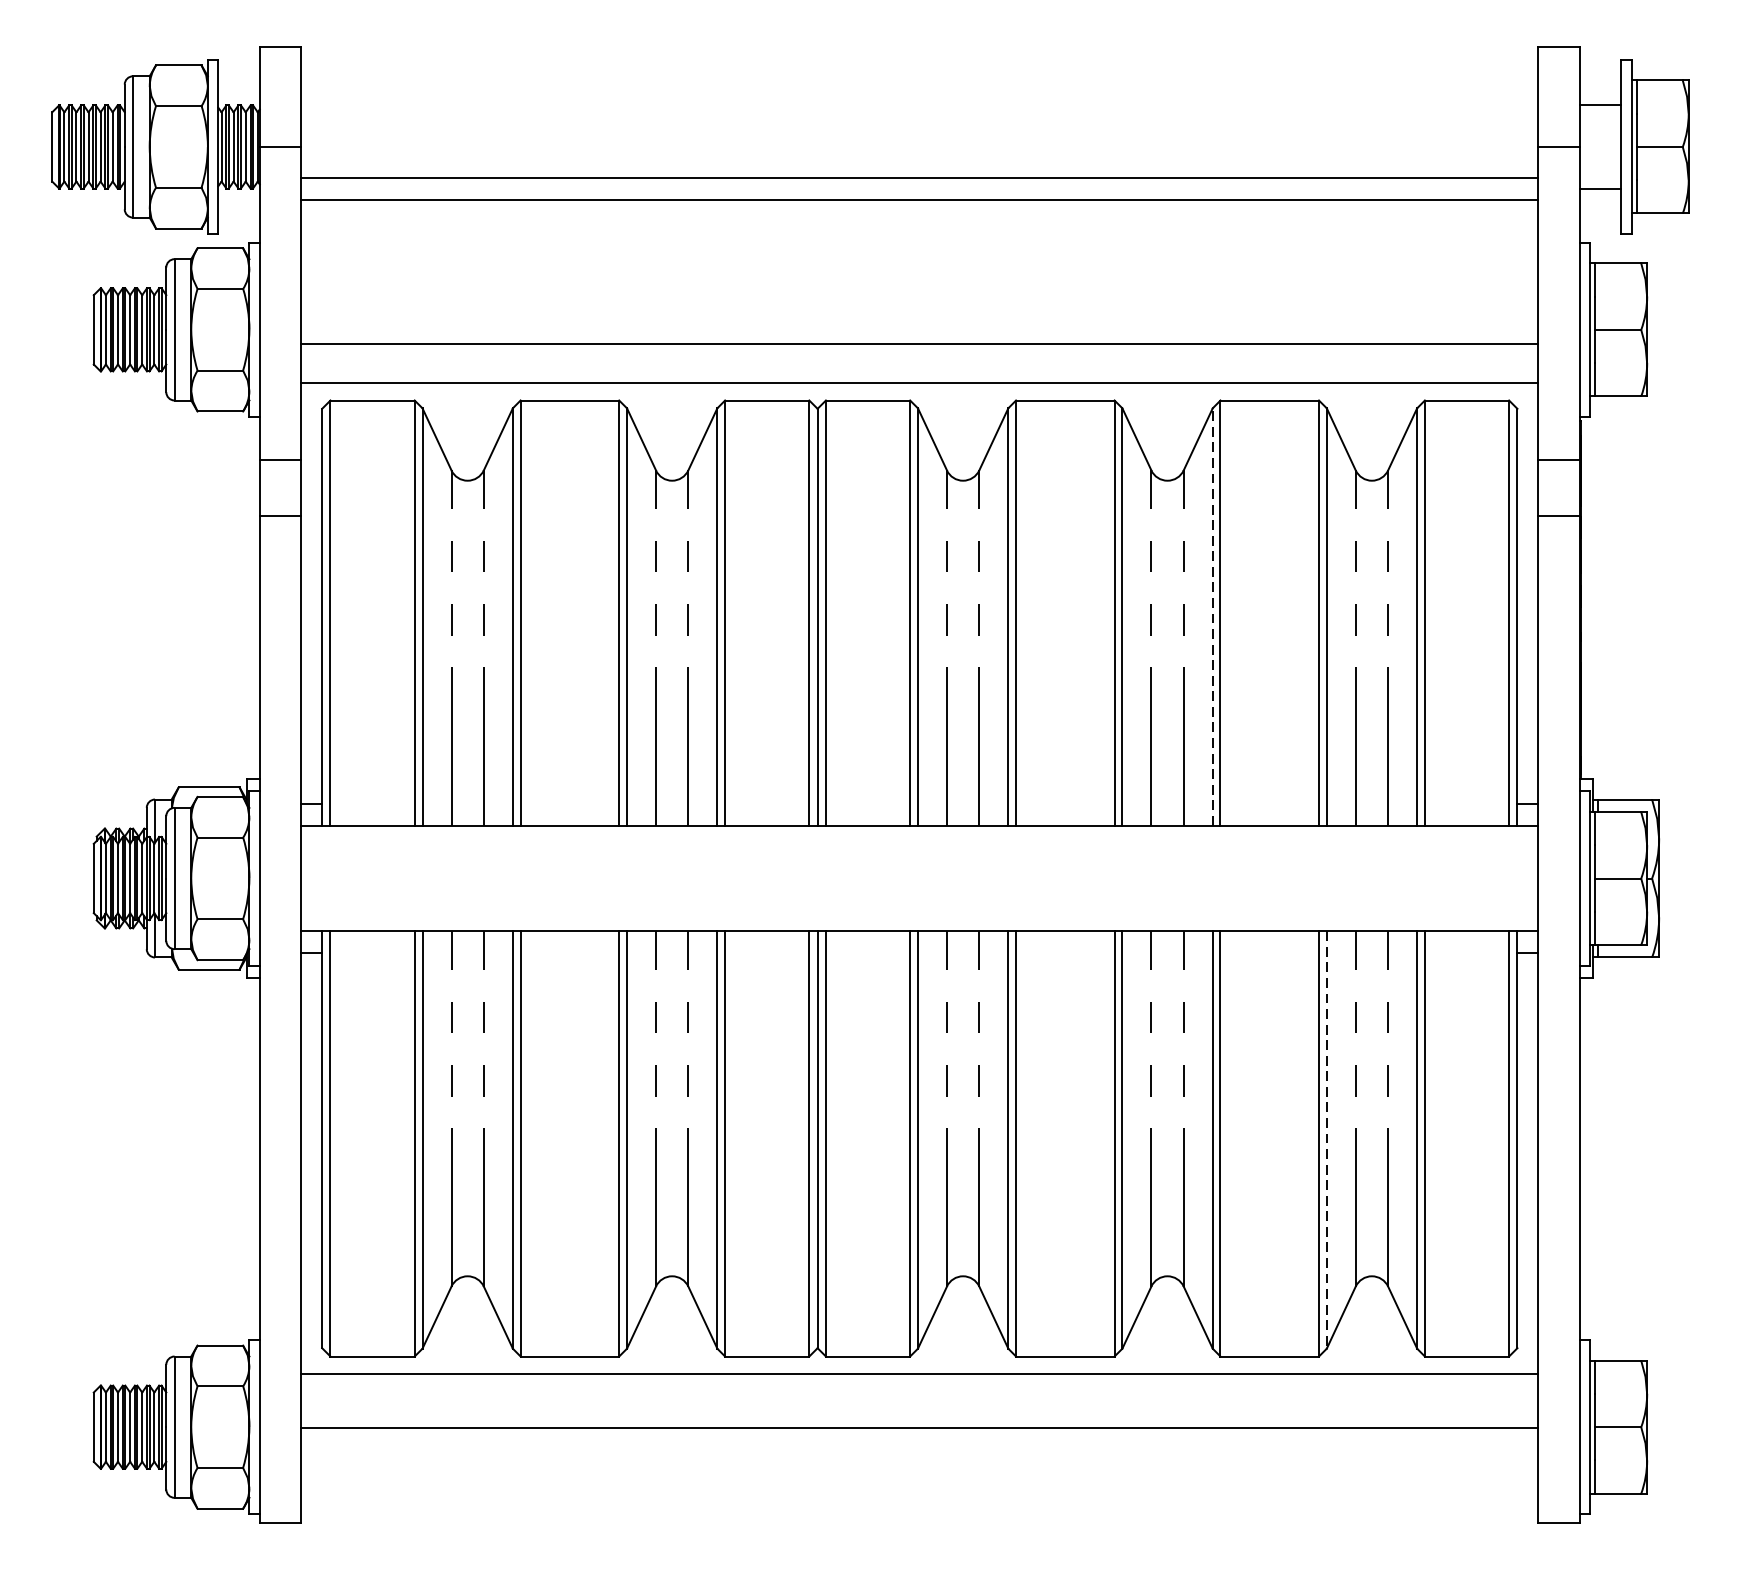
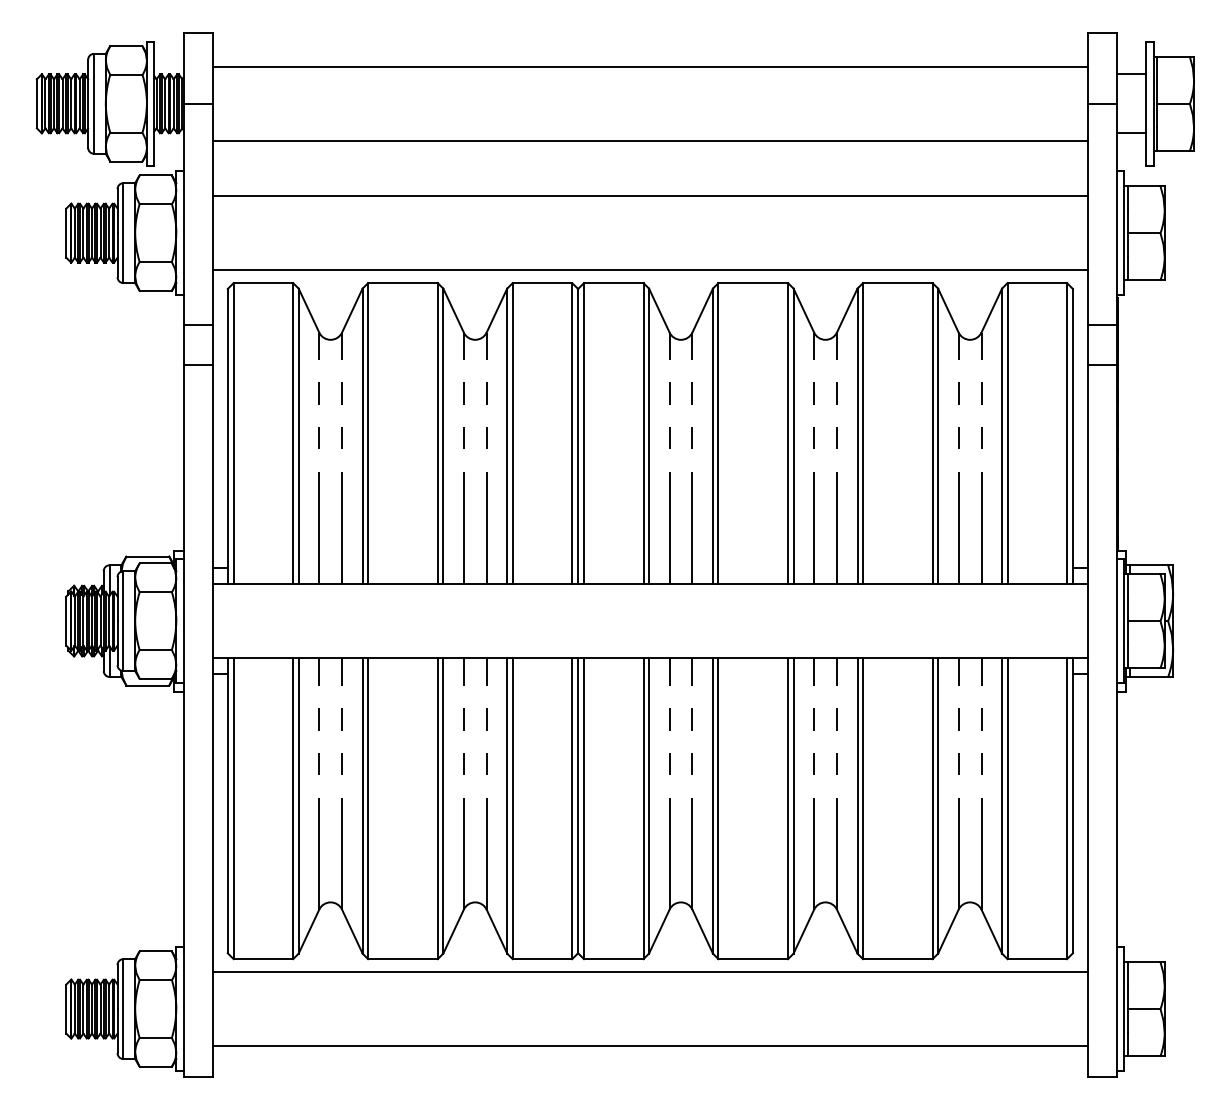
line: (919, 177) -> (650, 66), moved
line: (919, 343) -> (650, 195), moved
line: (1212, 617) -> (857, 436), dashed -> solid
line: (1327, 1140) -> (938, 806), dashed -> solid
line: (919, 1427) -> (650, 1046), moved

